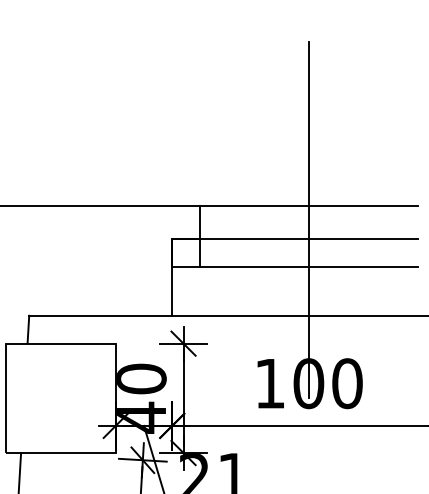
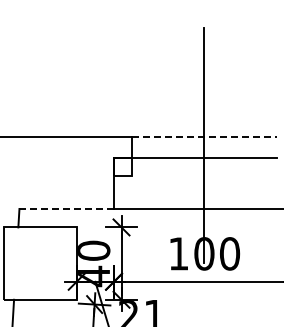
line: (308, 206) -> (204, 136), solid -> dashed
line: (308, 266) -> (204, 176), removed
line: (100, 315) -> (66, 208), solid -> dashed

